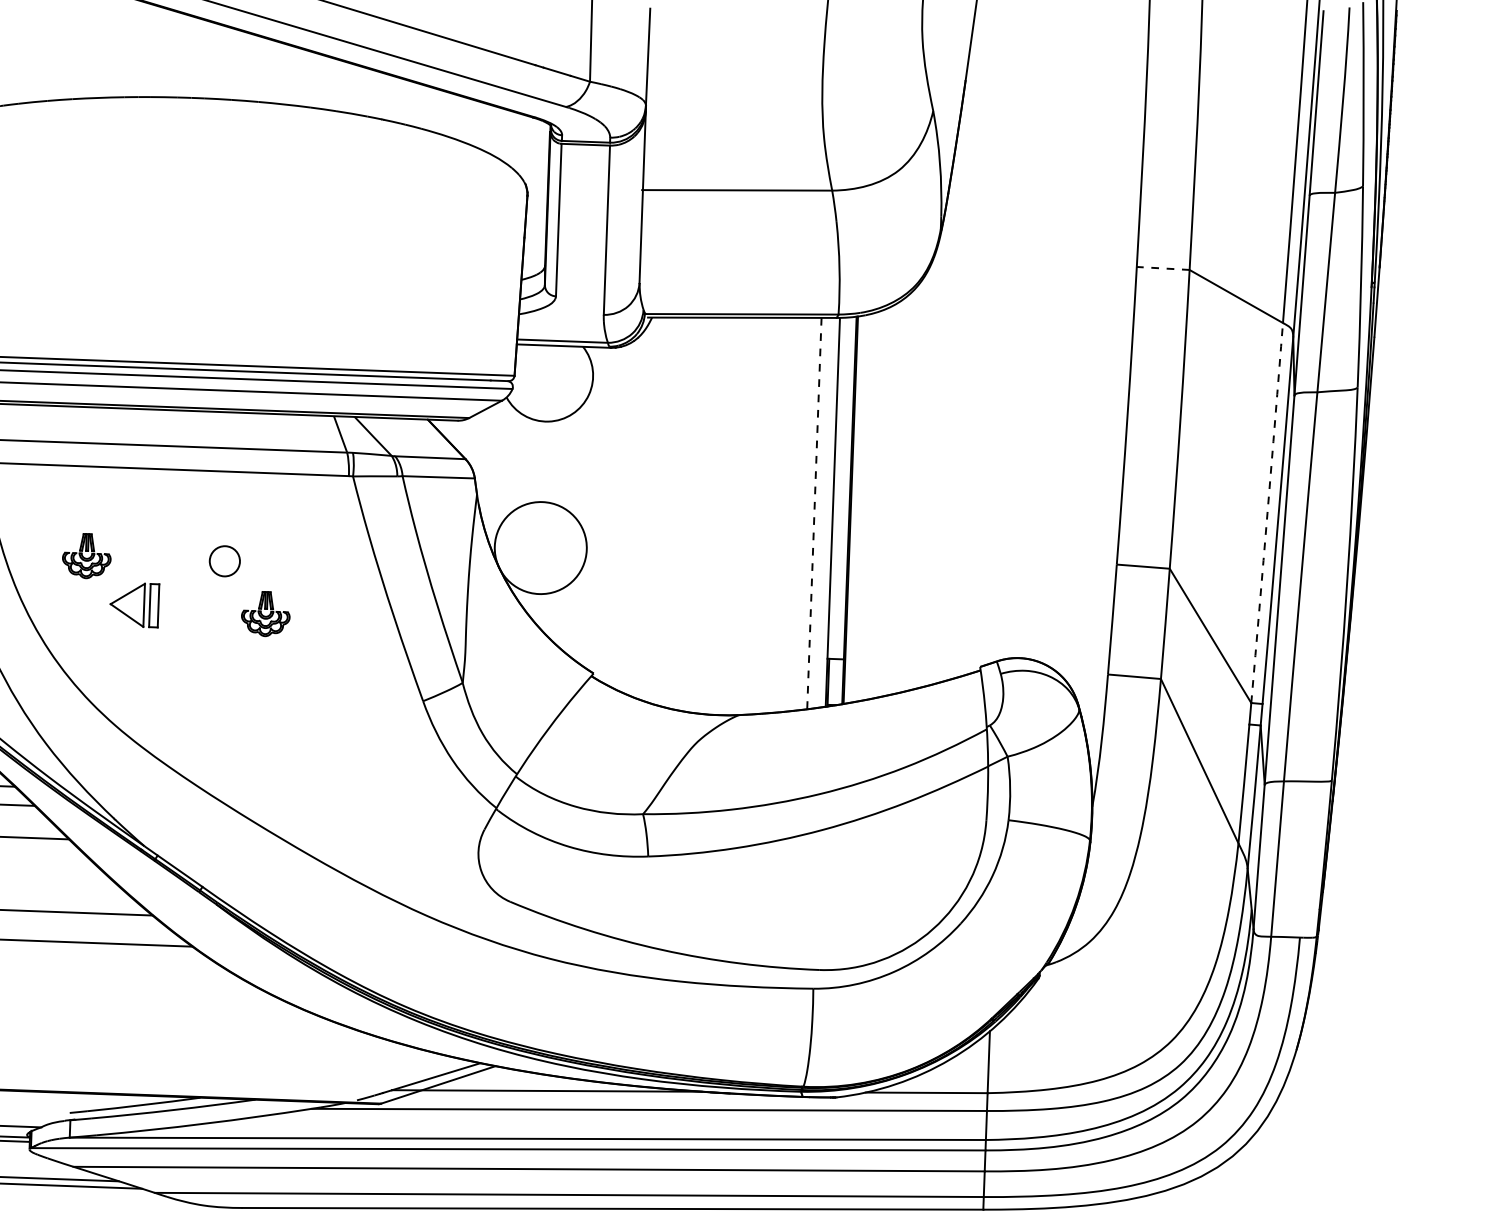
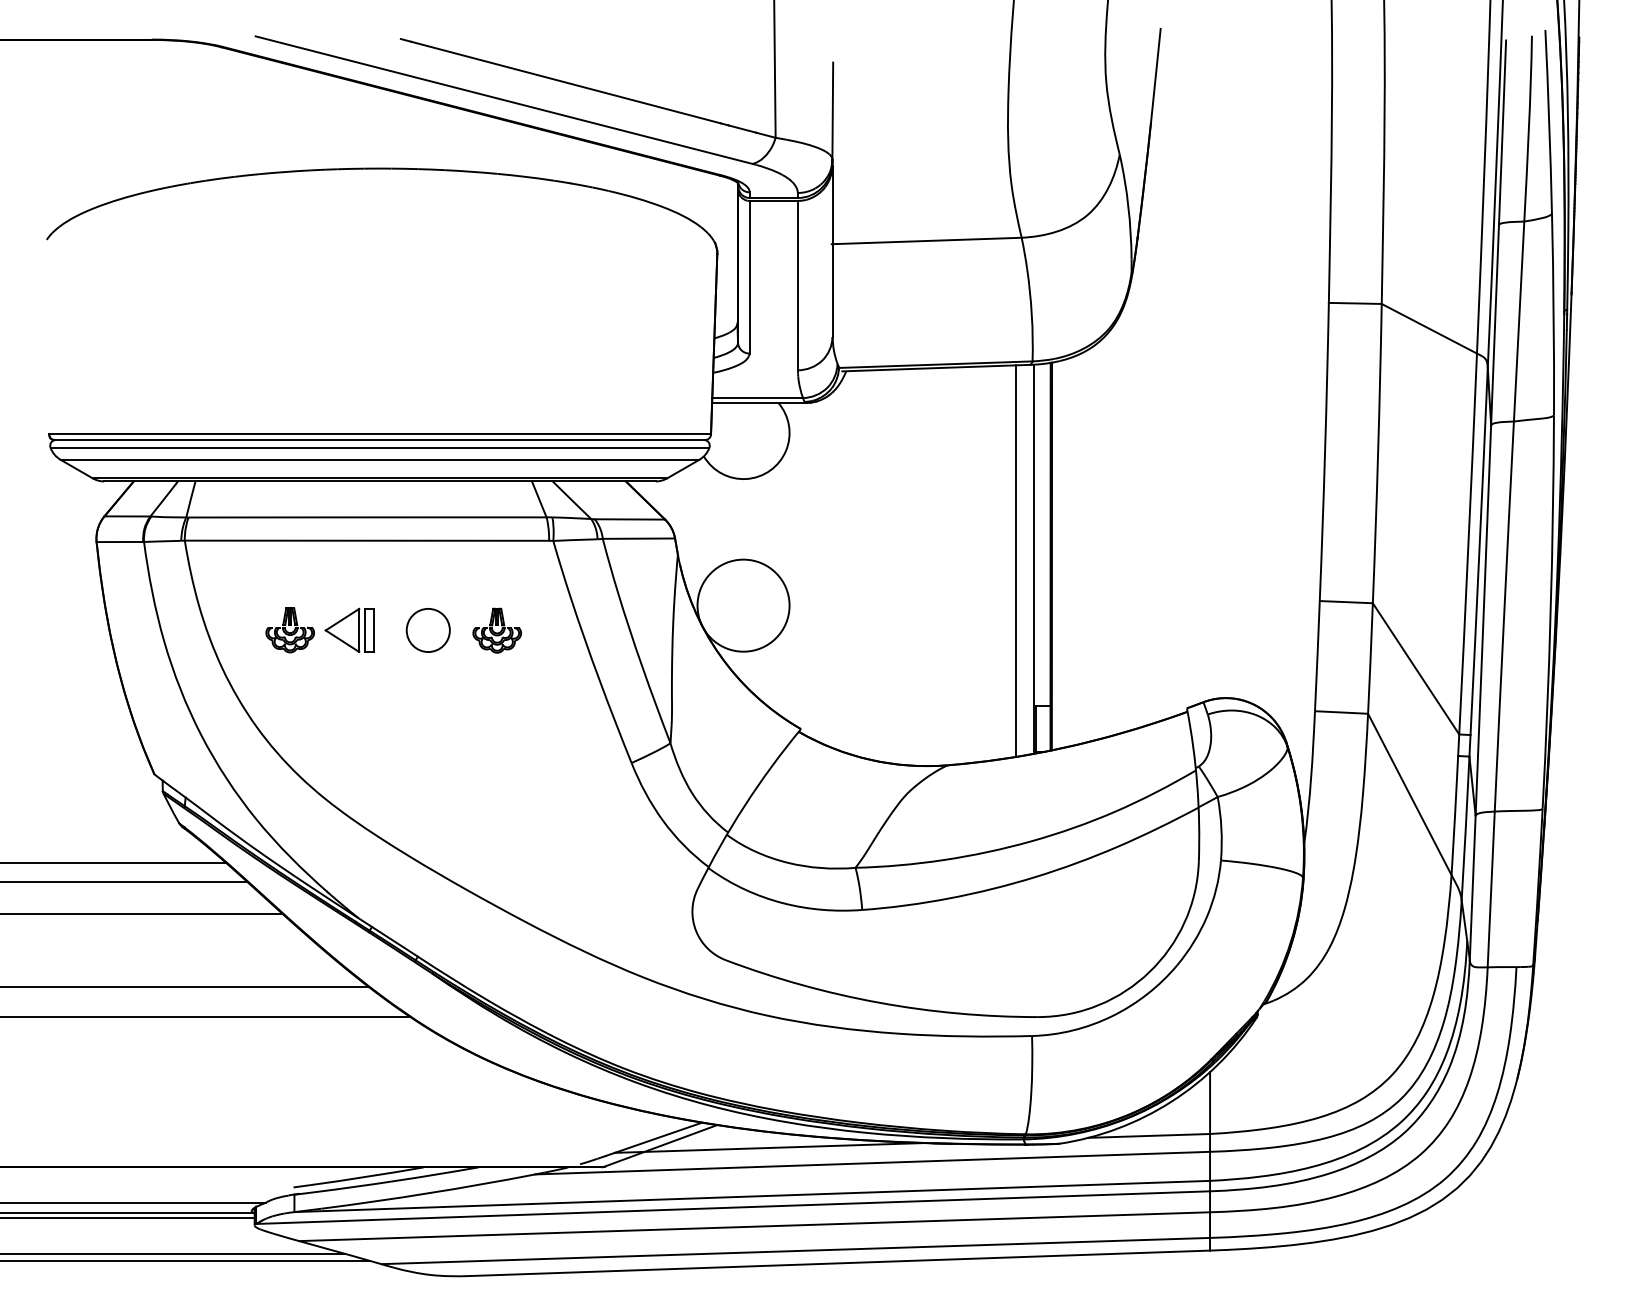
line: (1162, 268) -> (1354, 303), dashed -> solid
line: (814, 513) -> (1015, 561), dashed -> solid
arc: (1267, 513) -> (1468, 544), dashed -> solid
circle: (224, 561) -> (427, 630), size x1.43
part: (134, 605) -> (349, 630), moved
part: (265, 613) -> (496, 630), moved

